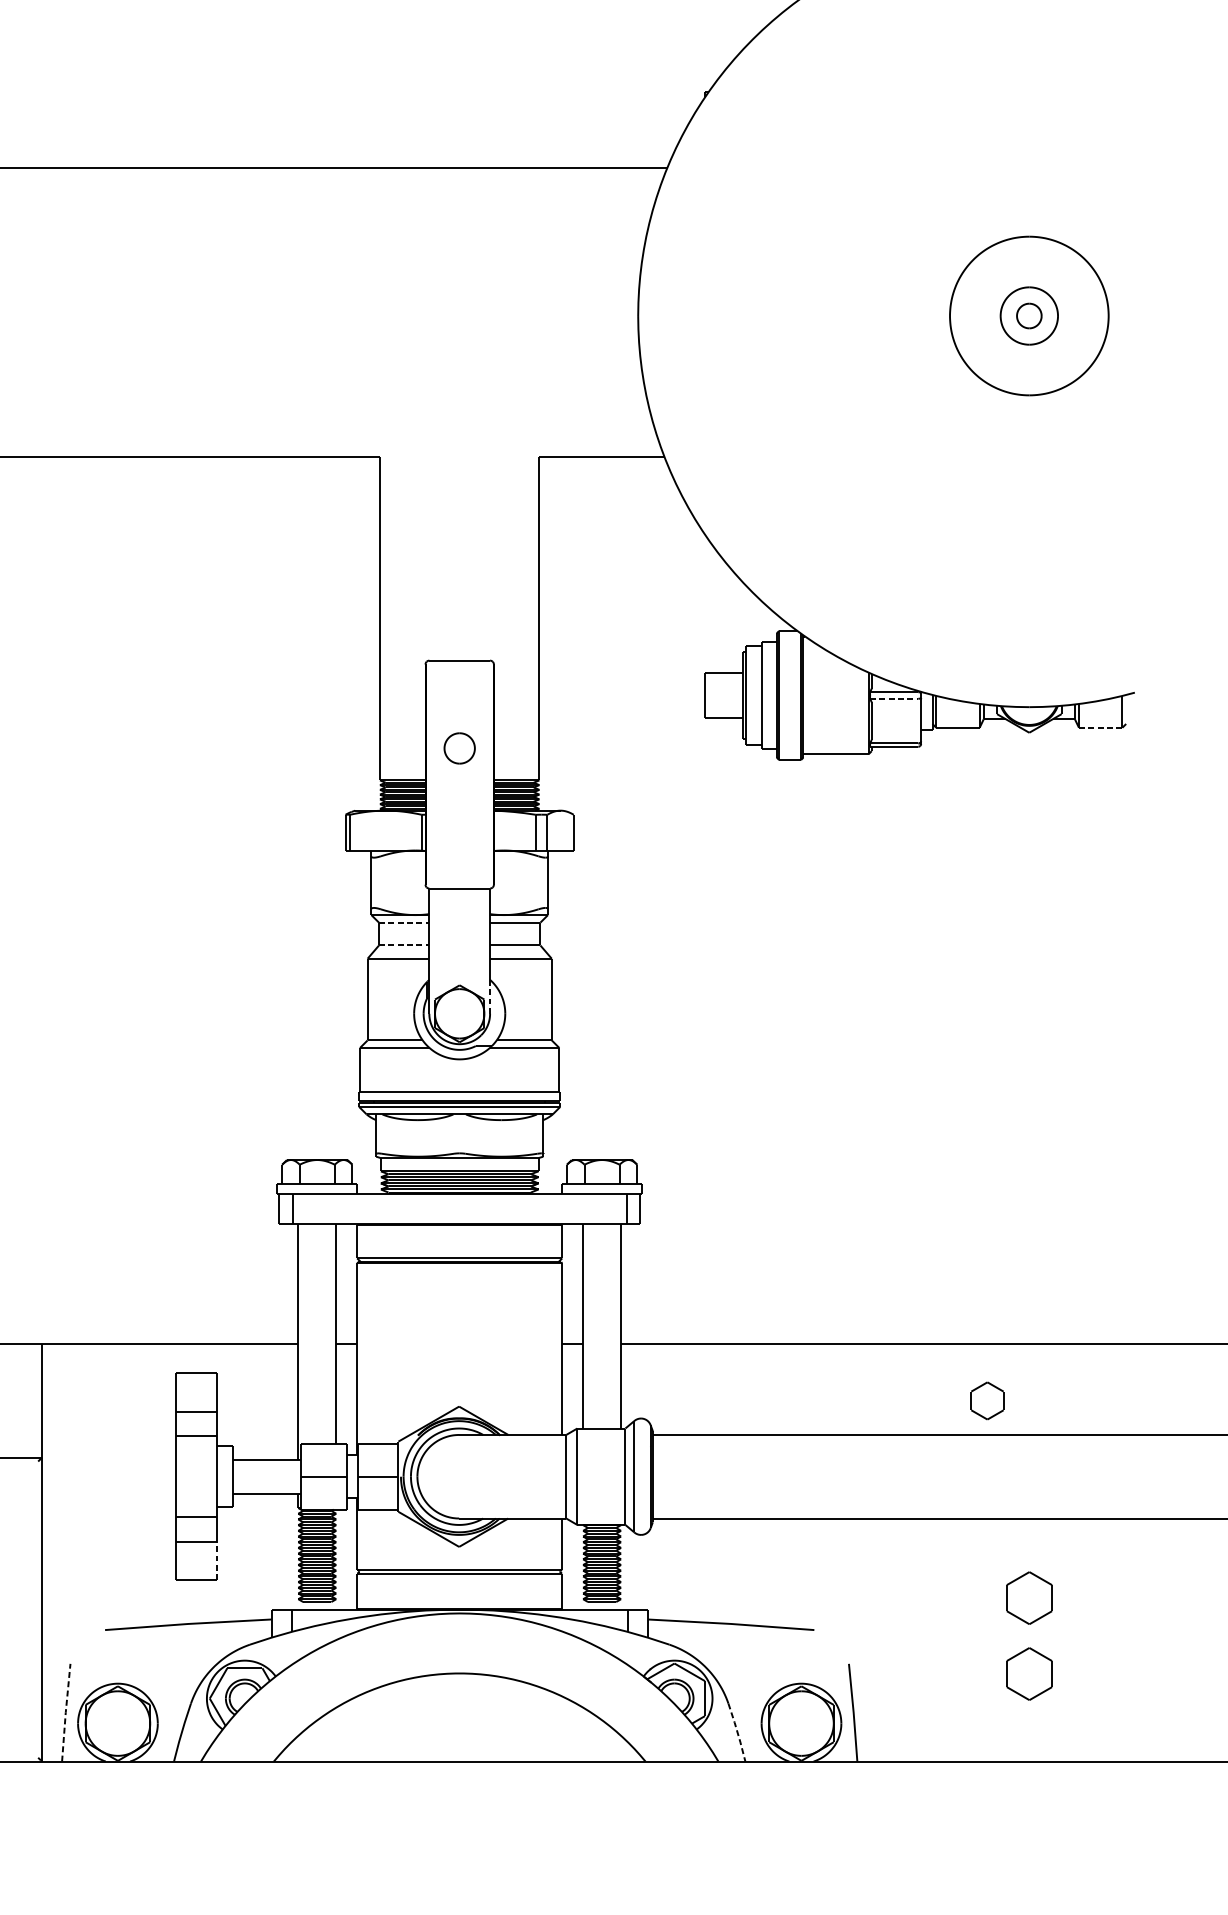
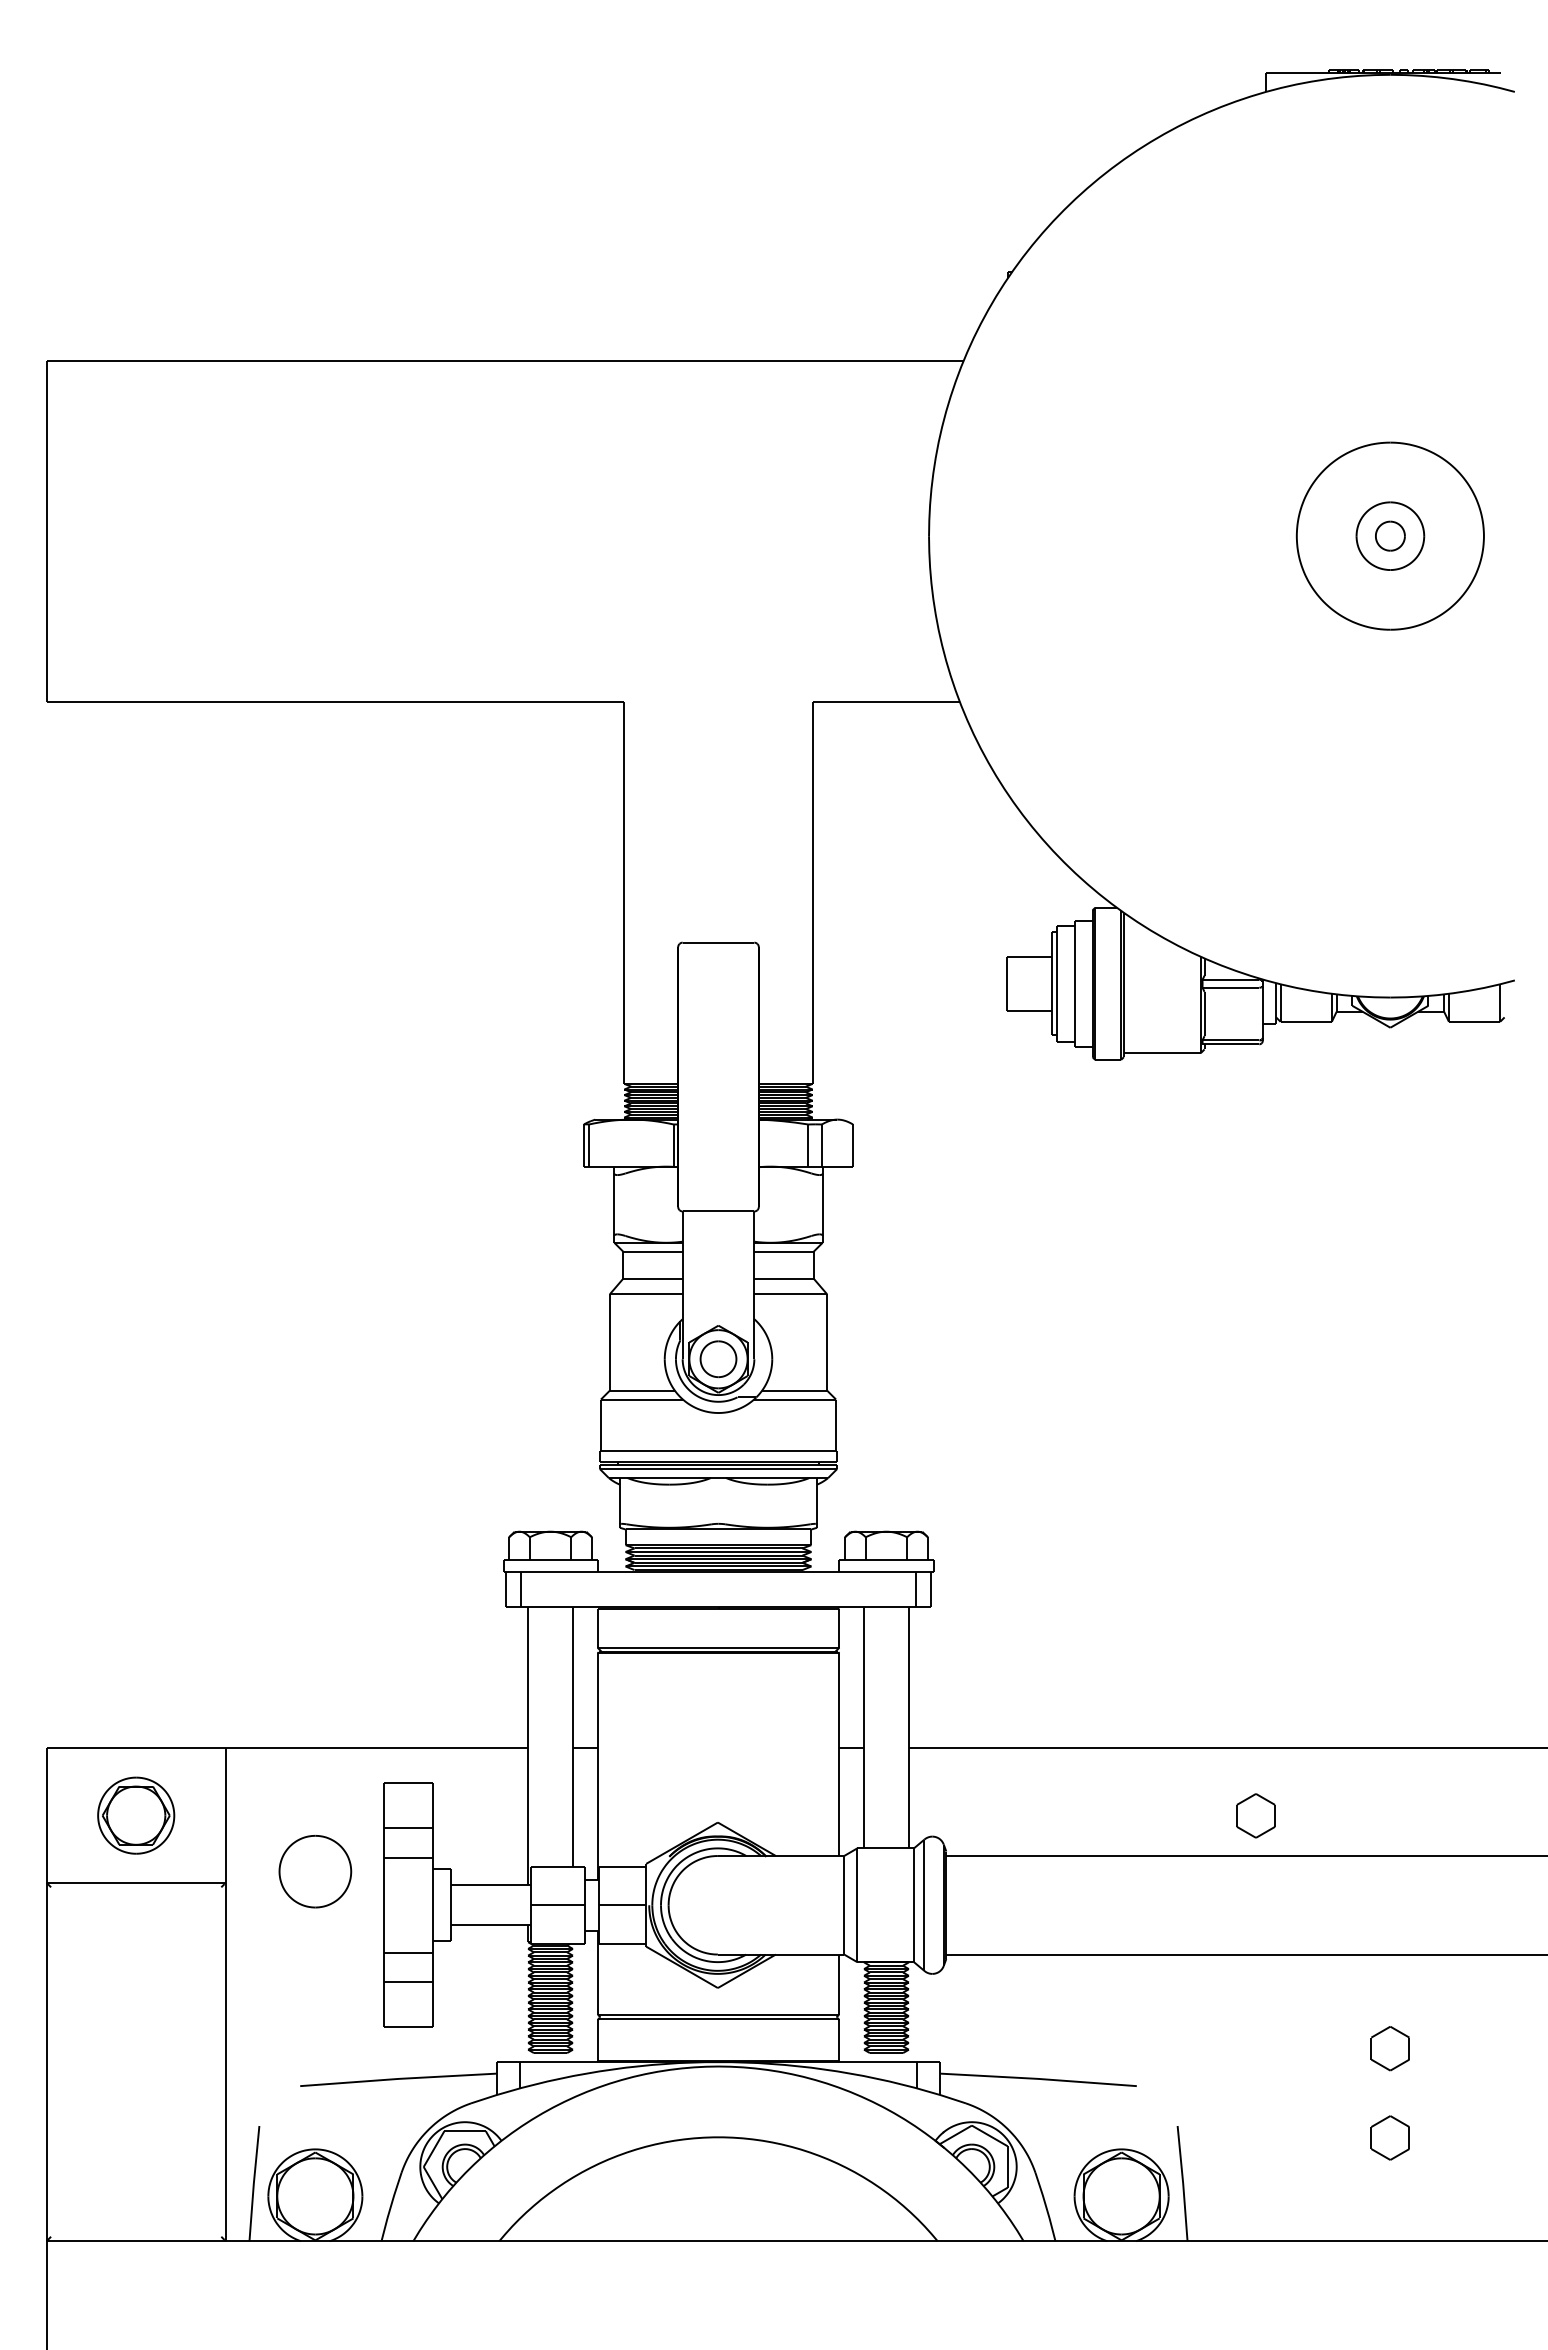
line: (894, 698) -> (1231, 987), dashed -> solid
line: (1100, 727) -> (1474, 1021), dashed -> solid
part: (459, 748) -> (718, 1359), moved
line: (404, 922) -> (653, 1251), dashed -> solid
line: (404, 945) -> (653, 1278), dashed -> solid
line: (490, 997) -> (754, 1340), dashed -> solid
part: (987, 1400) -> (1255, 1815), moved
part: (118, 1448) -> (315, 1871), added
line: (217, 1560) -> (432, 2004), dashed -> solid
part: (1028, 1598) -> (1389, 2048), size x0.71
part: (1028, 1673) -> (1389, 2137), size x0.71
line: (65, 1712) -> (253, 2183), dashed -> solid
line: (737, 1732) -> (1046, 2206), dashed -> solid

